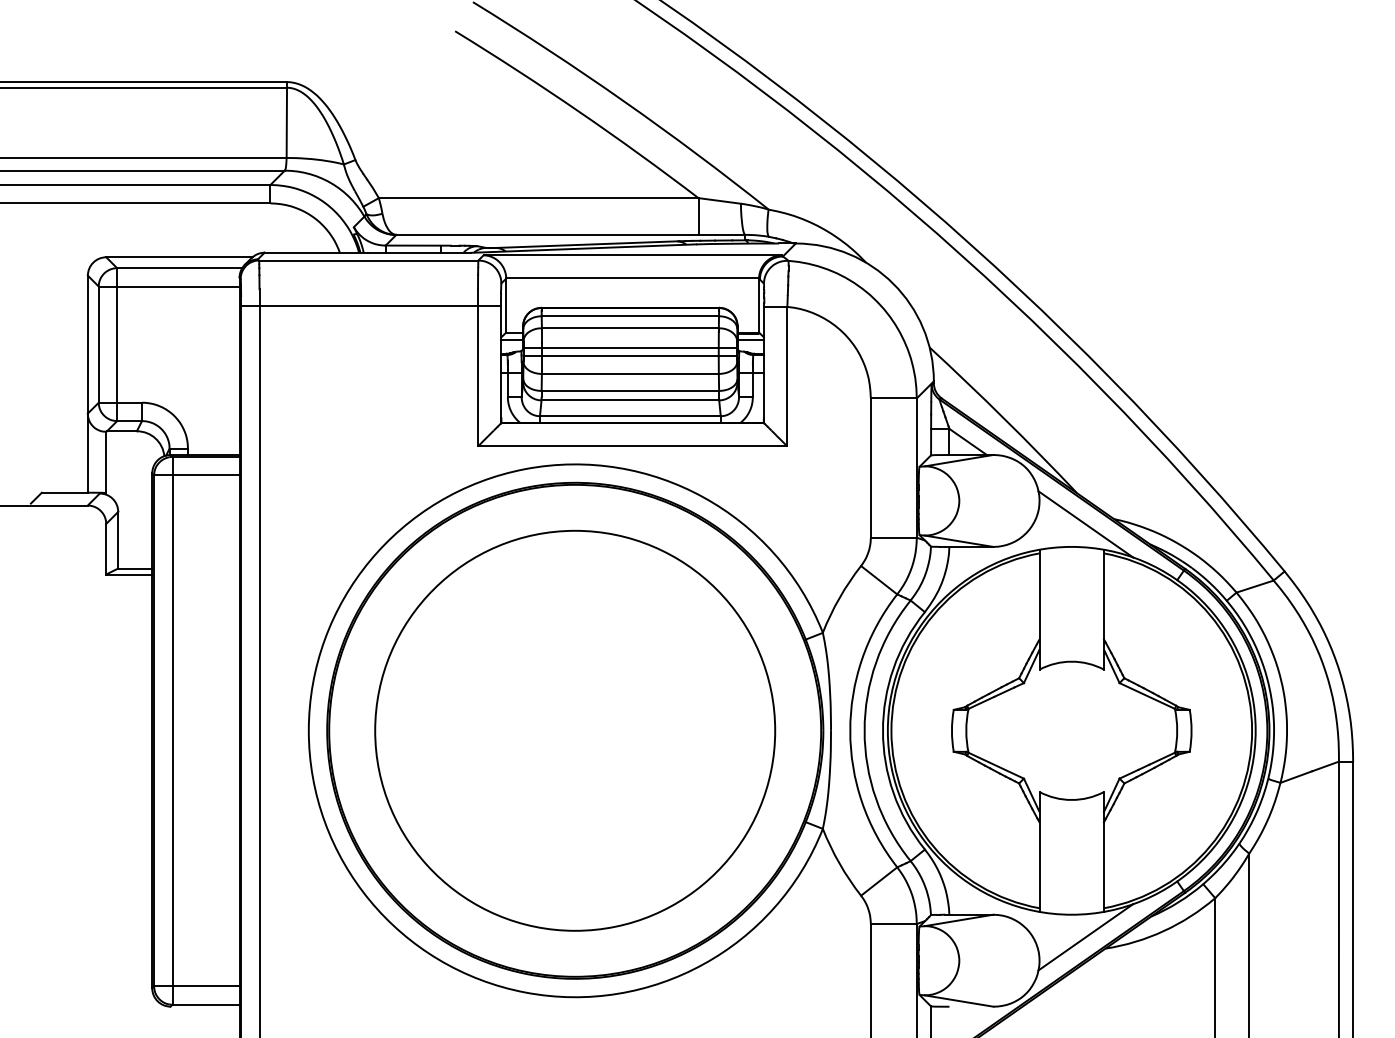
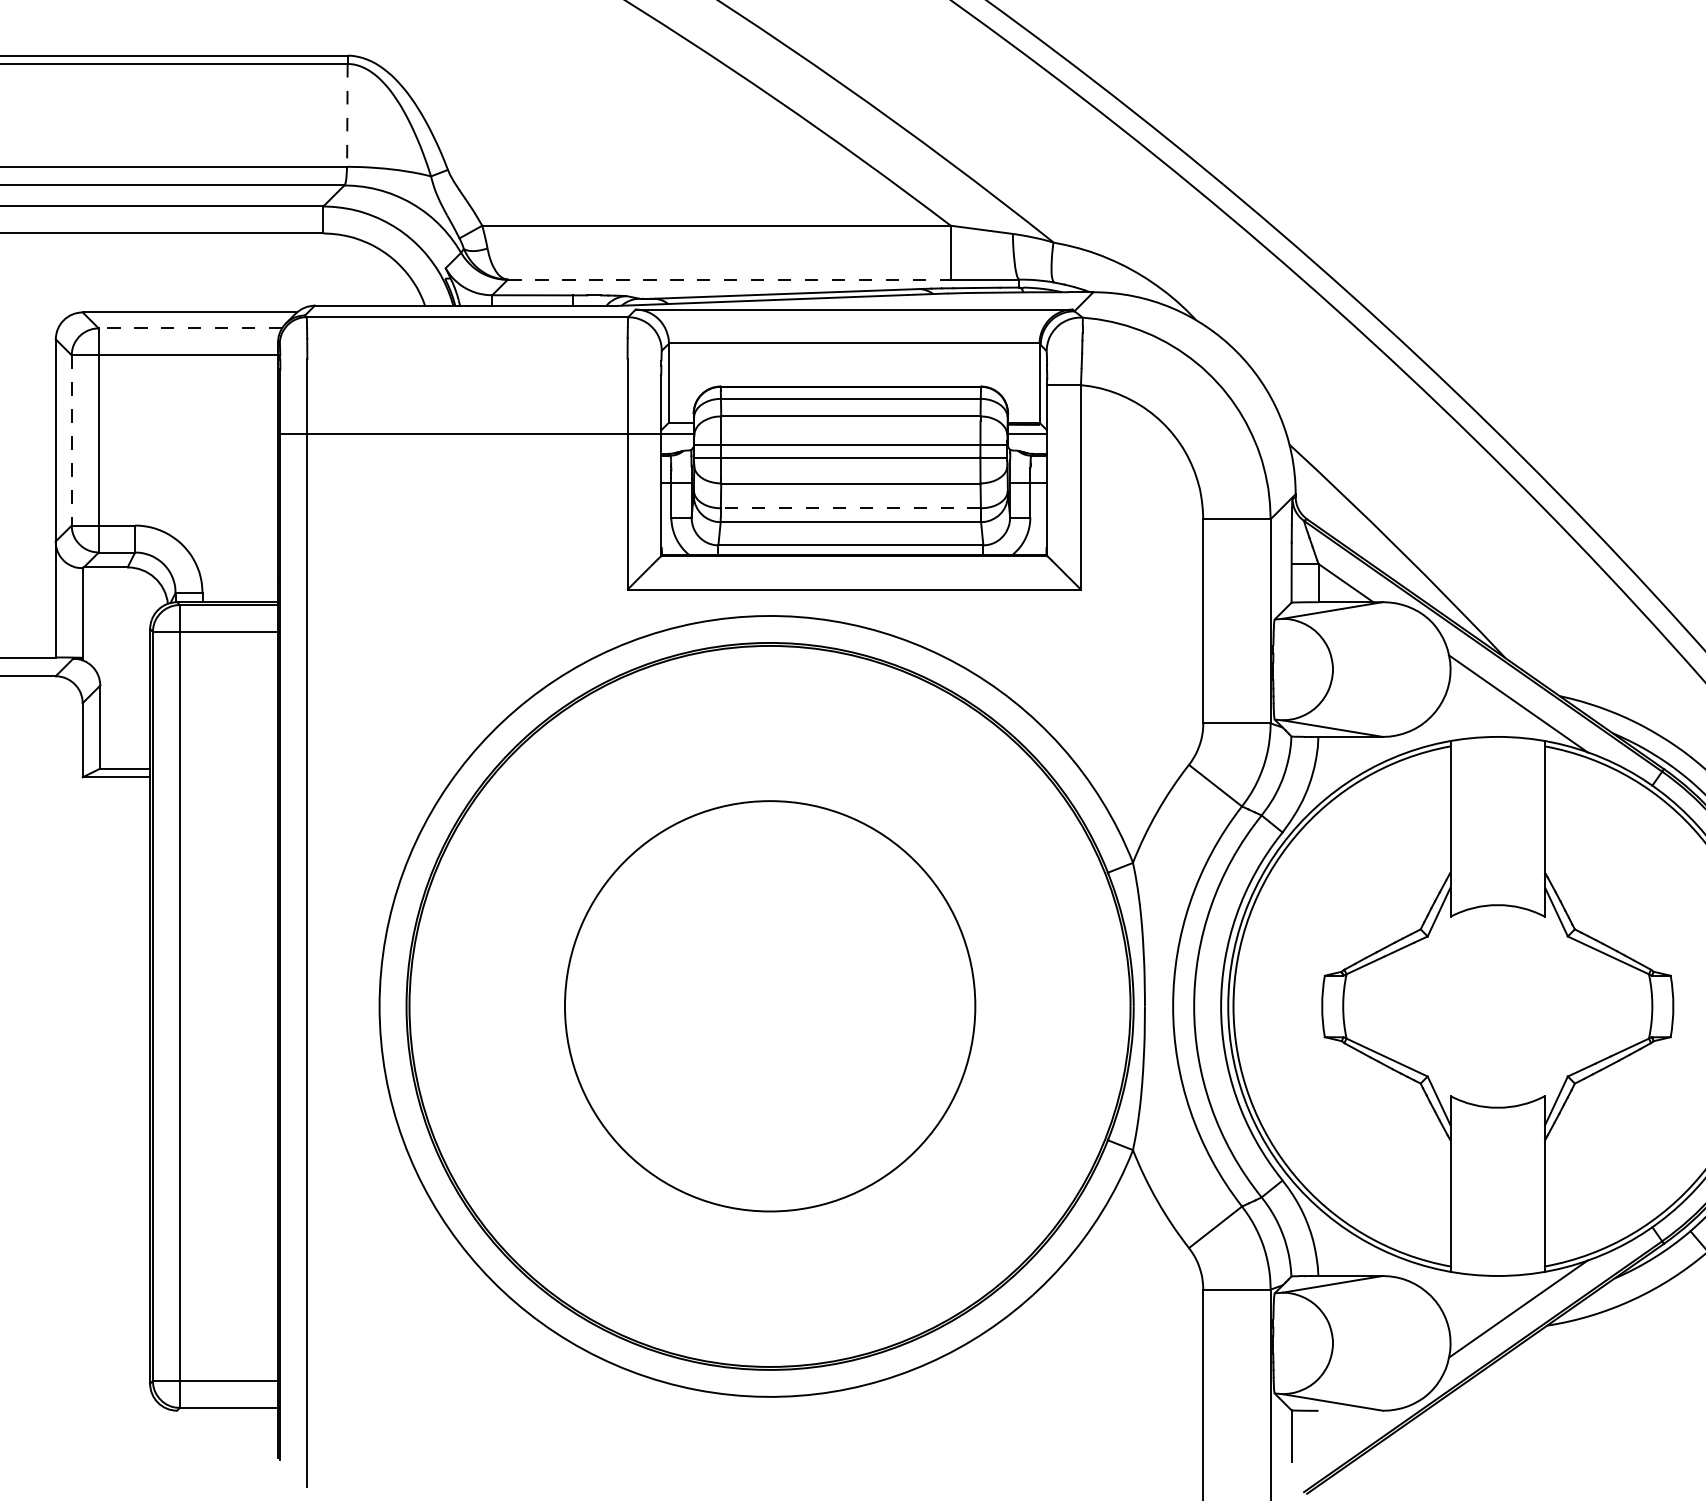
line: (286, 123) -> (346, 116), solid -> dashed
line: (547, 234) -> (729, 279), solid -> dashed
line: (179, 268) -> (190, 328), solid -> dashed
line: (371, 306) -> (471, 434), moved
line: (98, 345) -> (71, 441), solid -> dashed
line: (630, 390) -> (851, 507), solid -> dashed
circle: (575, 730) -> (770, 1005), size x0.7

